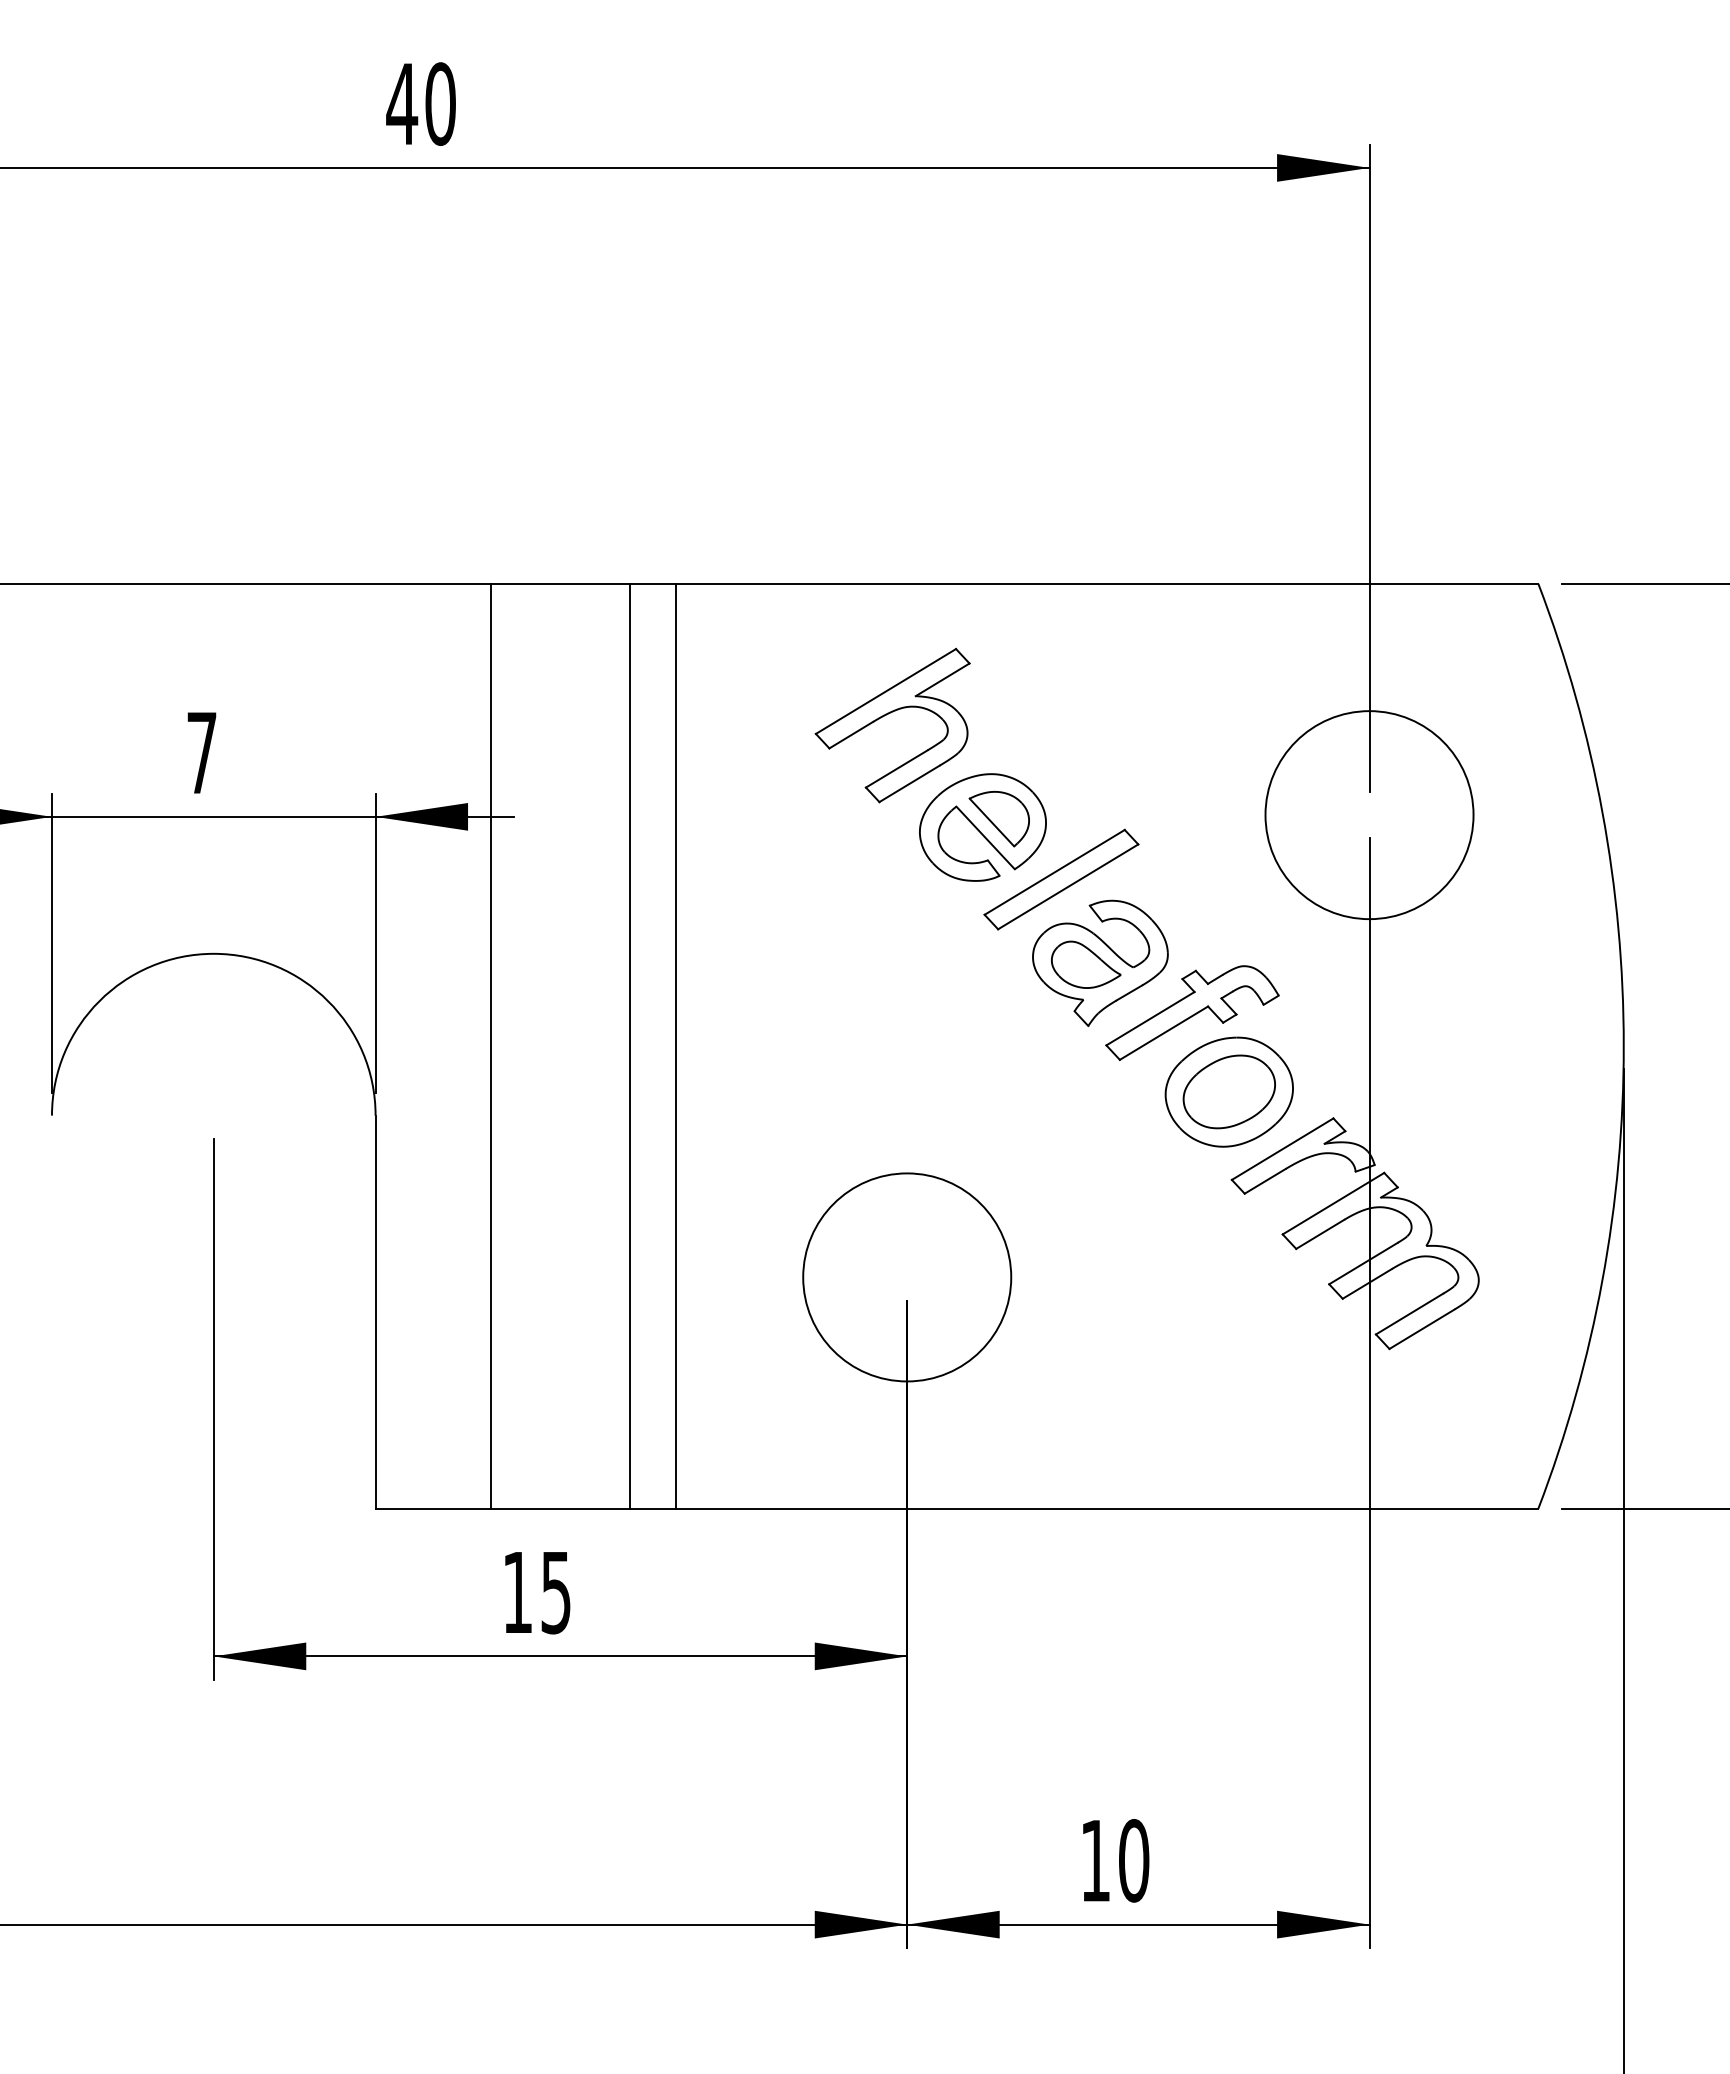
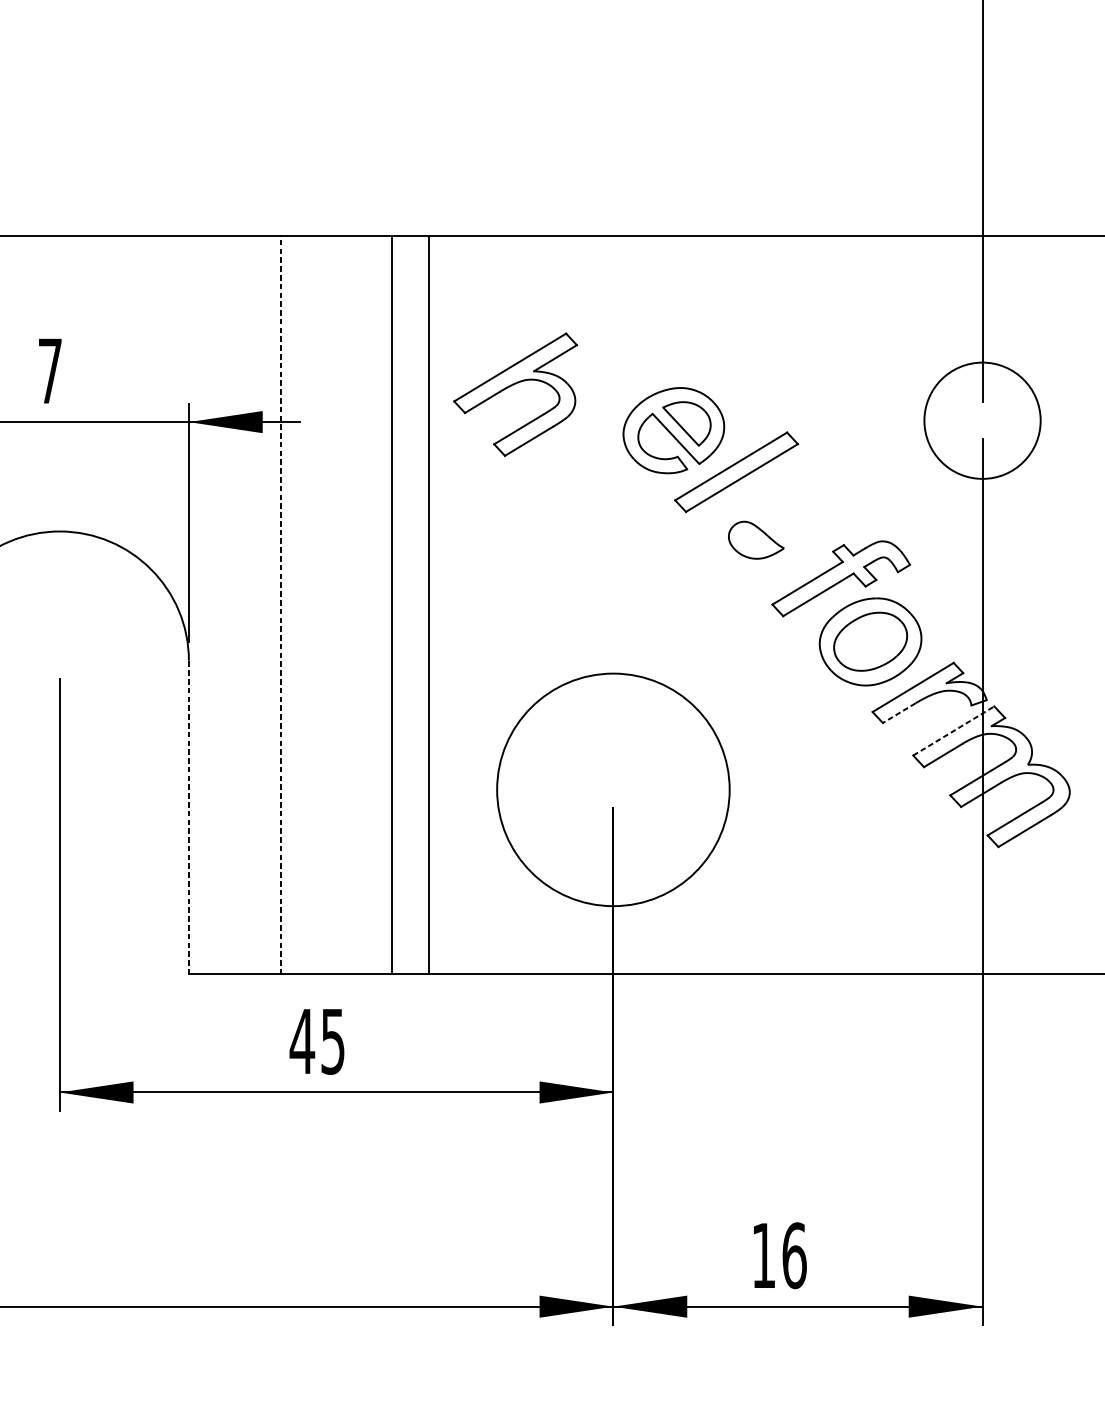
part: (886, 715) -> (510, 386), moved
circle: (1369, 815) -> (982, 421), size x0.7
part: (1100, 962) -> (767, 538), removed
line: (491, 1045) -> (281, 604), solid -> dashed
line: (1265, 1181) -> (899, 713), solid -> dashed
line: (1333, 1203) -> (953, 730), solid -> dashed
circle: (907, 1277) -> (613, 789), size x1.4
line: (375, 1311) -> (188, 817), solid -> dashed
text: (517, 1592) -> (302, 1041), 15 -> 45
text: (1134, 1860) -> (794, 1255), 10 -> 16

